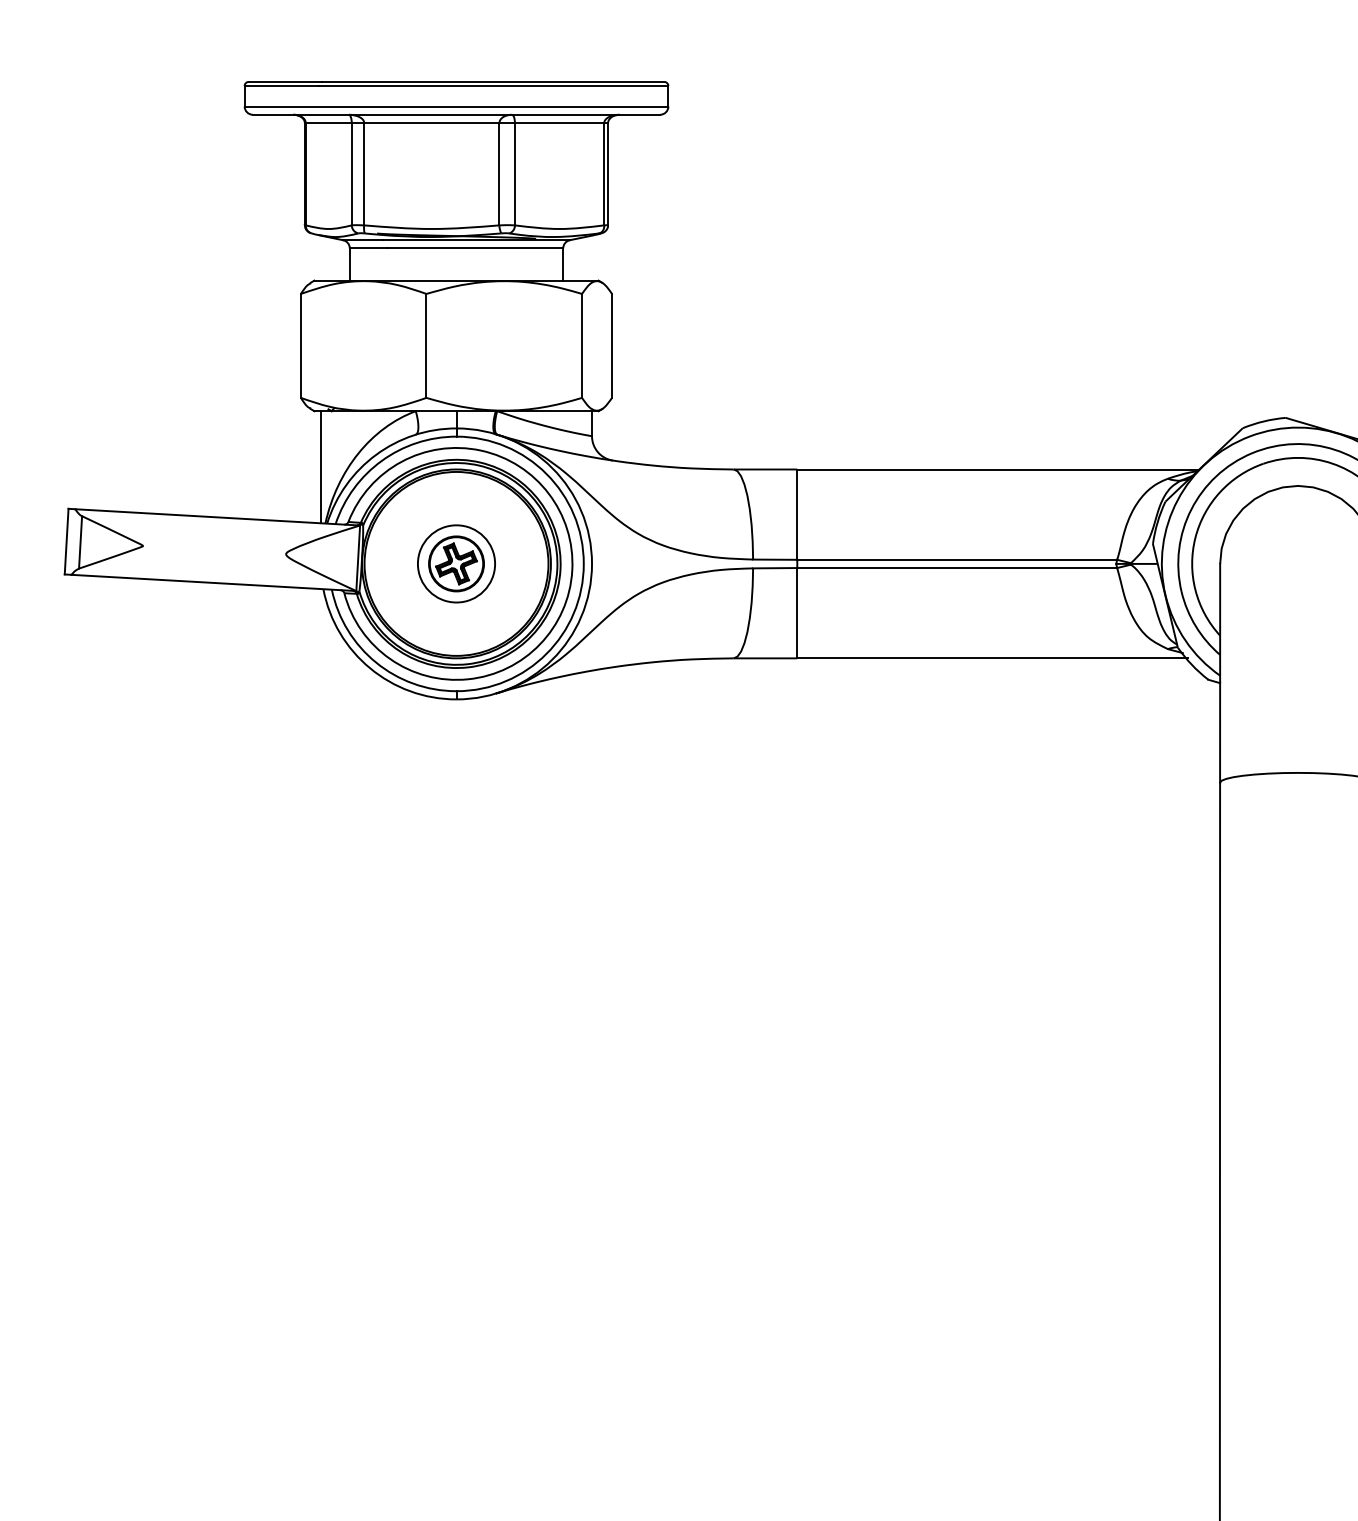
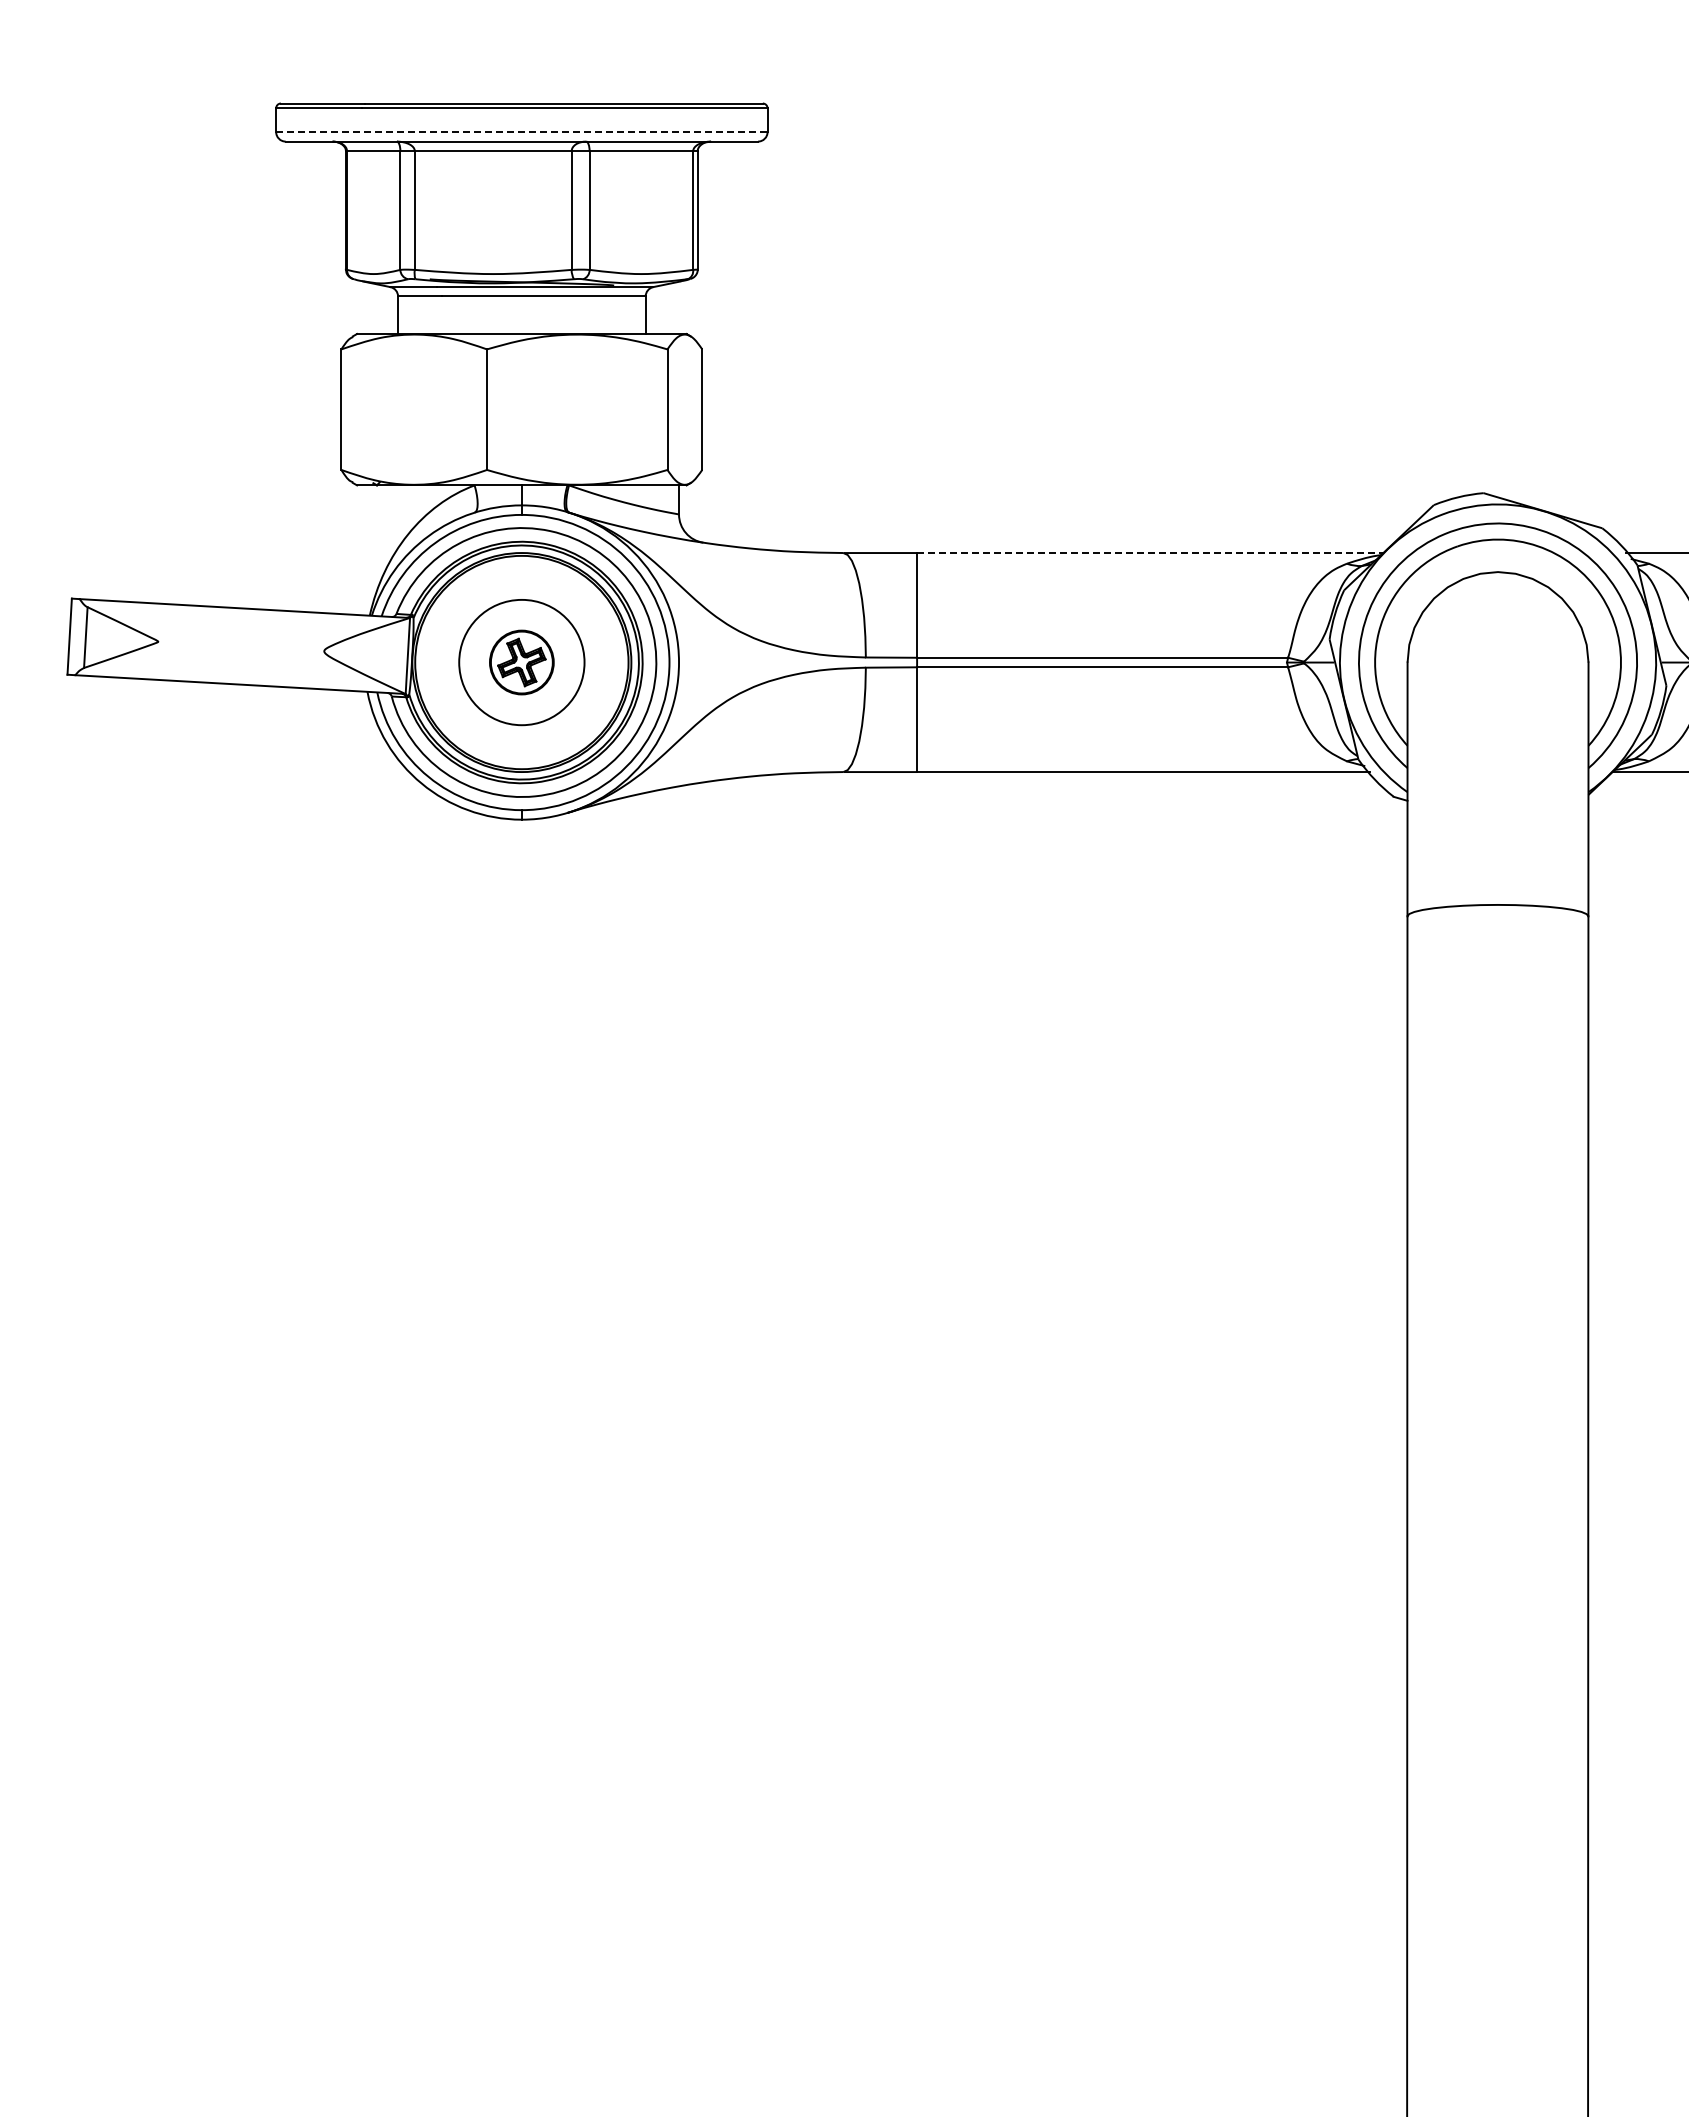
line: (456, 106) -> (521, 132), solid -> dashed
line: (320, 467) -> (364, 550), removed
line: (998, 469) -> (1150, 553), solid -> dashed
circle: (456, 563) -> (521, 662), size x1.4

